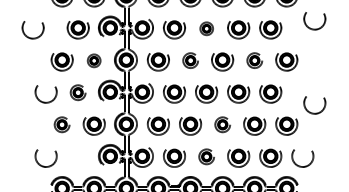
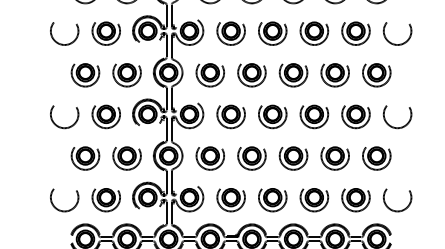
circle: (314, 21) -> (397, 34), moved
part: (206, 29) -> (272, 33), size x1.67
circle: (32, 30) -> (63, 34), moved
part: (93, 61) -> (126, 74), size x1.67
part: (190, 61) -> (251, 74), size x1.43
part: (254, 61) -> (334, 74), size x1.43
part: (77, 93) -> (105, 116), size x1.43
circle: (314, 105) -> (397, 117), moved
part: (61, 125) -> (84, 157), size x1.43
part: (222, 125) -> (293, 157), size x1.43
part: (77, 157) -> (105, 199), added
part: (206, 157) -> (272, 199), size x1.43

